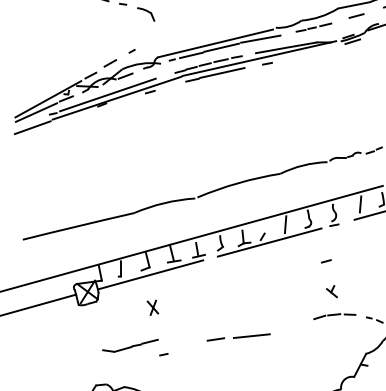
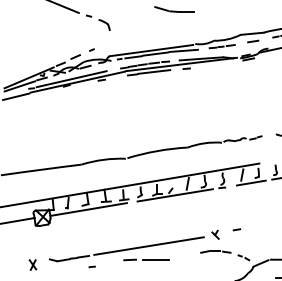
line: (325, 261) -> (236, 229), moved
part: (152, 307) -> (32, 264), moved
line: (239, 316) -> (148, 245), added

